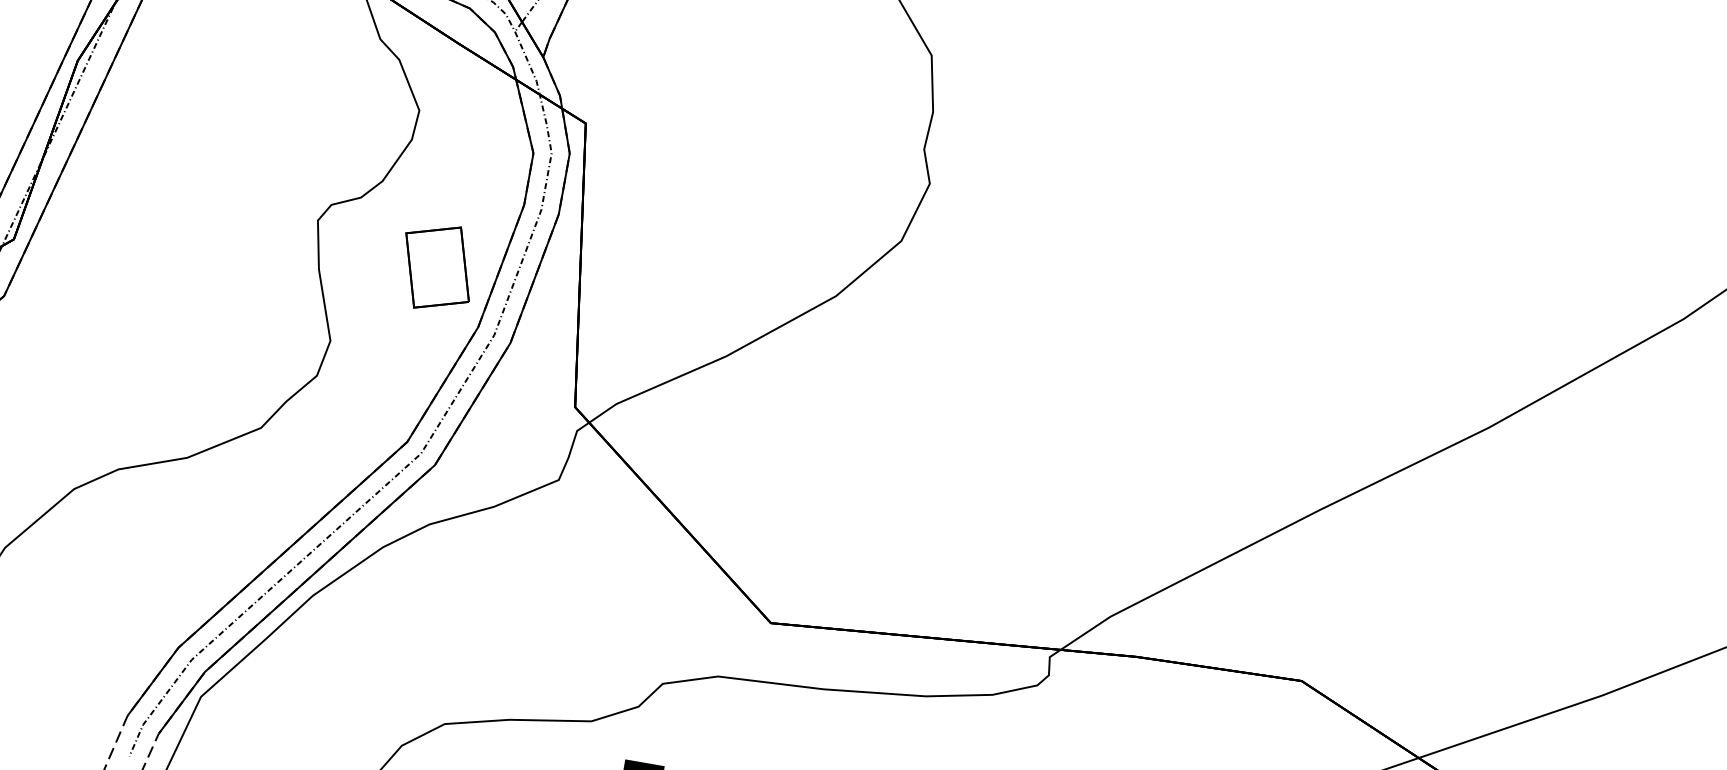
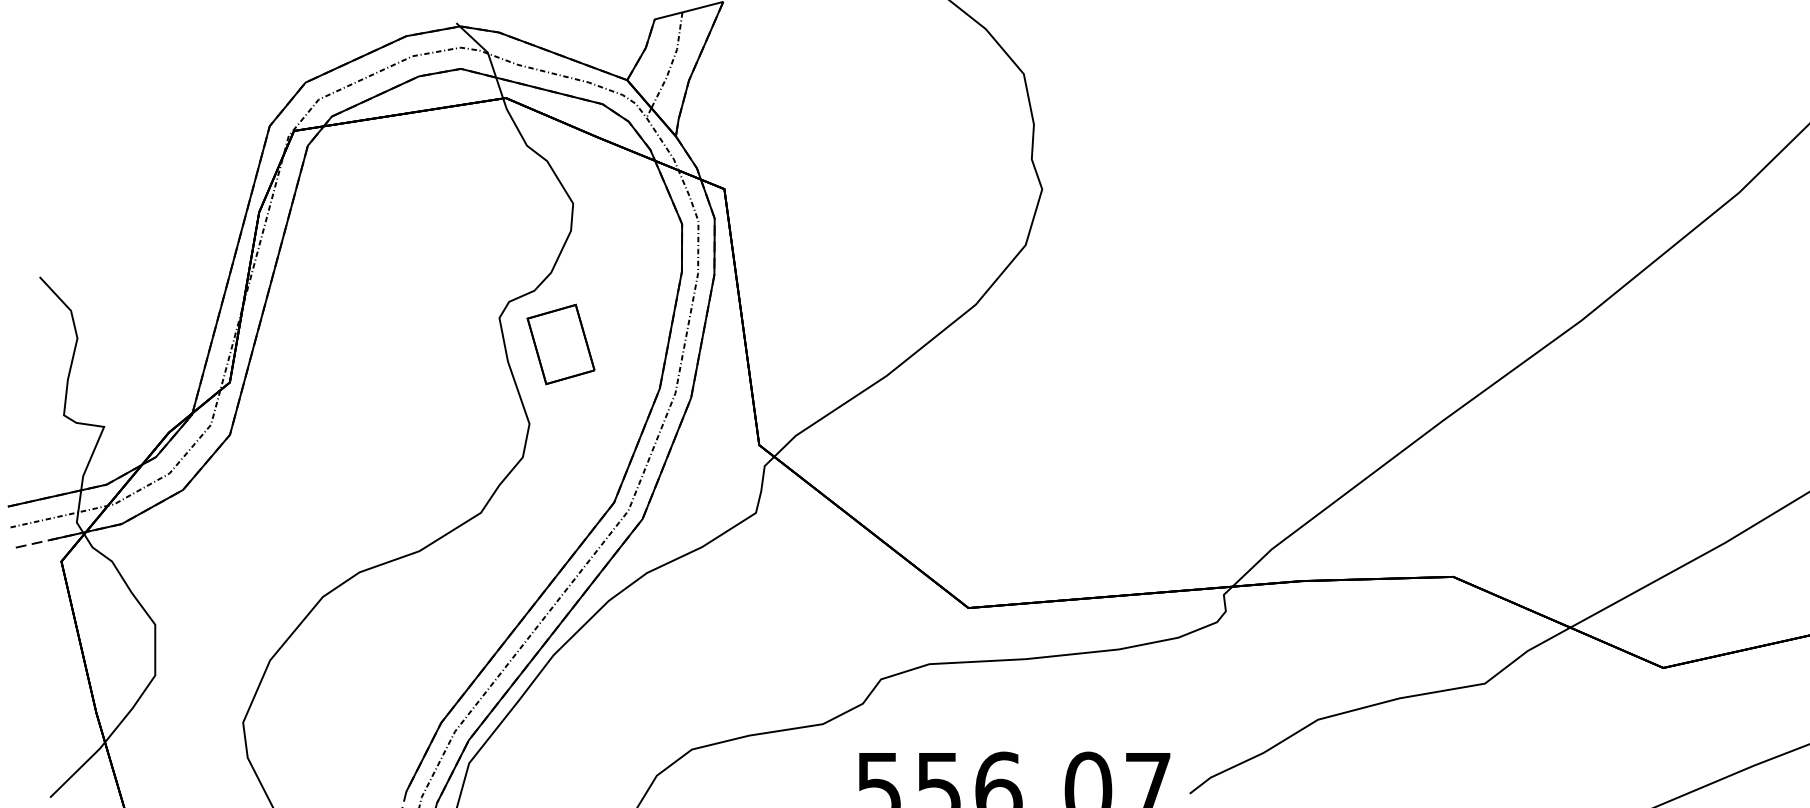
part: (436, 267) -> (560, 344), moved

